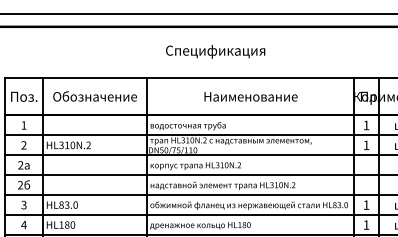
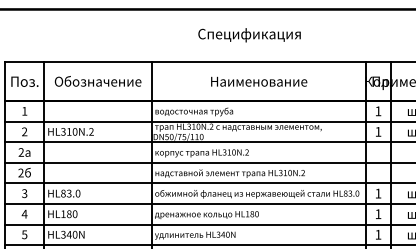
text: (215, 52) -> (249, 35), moved

